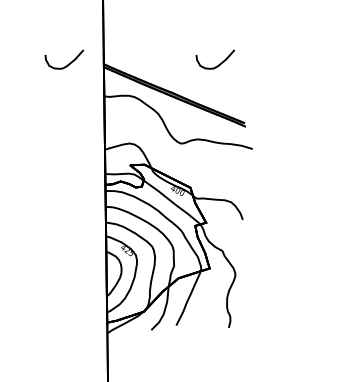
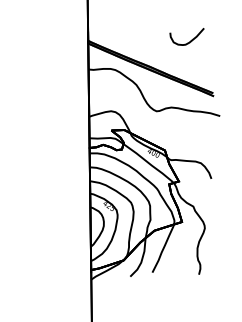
part: (64, 59) -> (53, 36), removed

